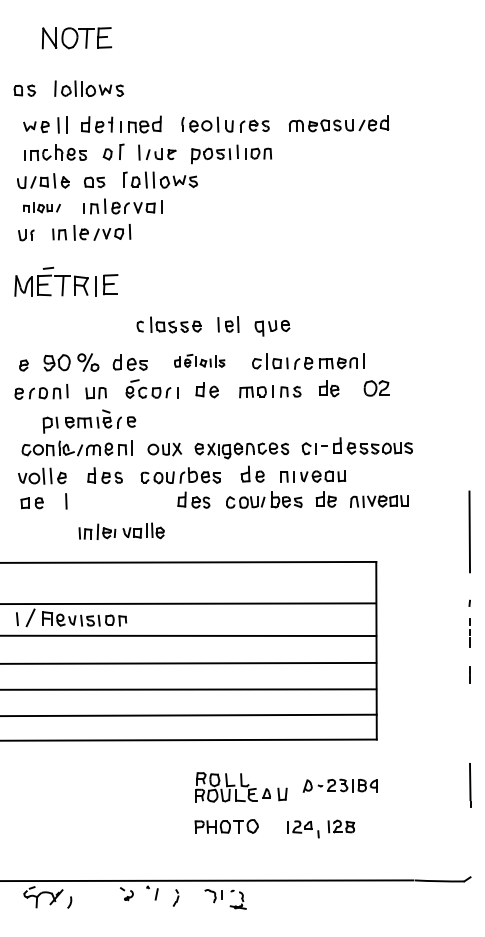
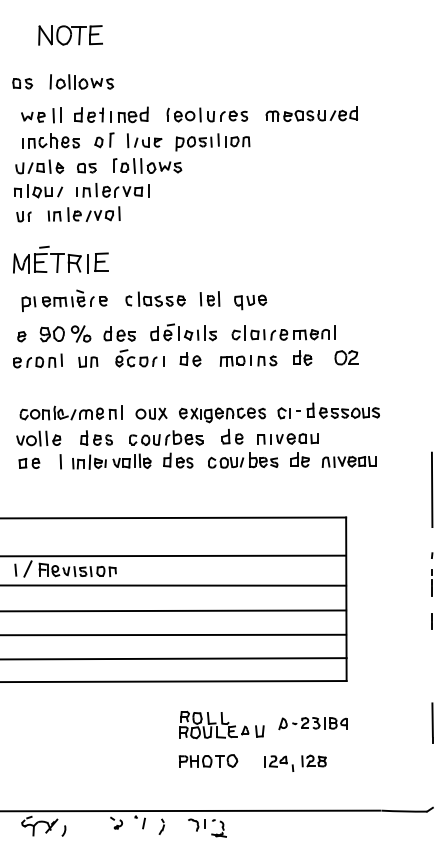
part: (41, 207) -> (37, 191), size x1.43
part: (199, 360) -> (183, 332), size x1.43
part: (89, 421) -> (64, 300), moved
part: (121, 530) -> (111, 460), moved

